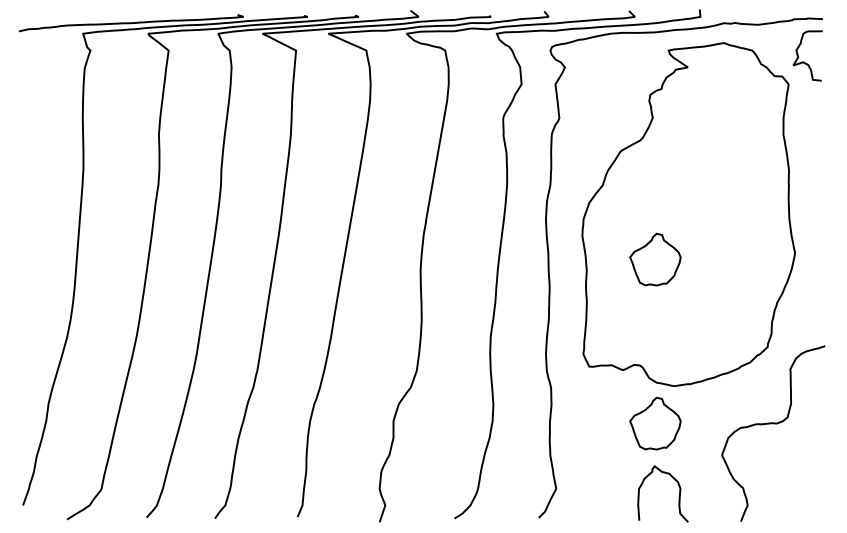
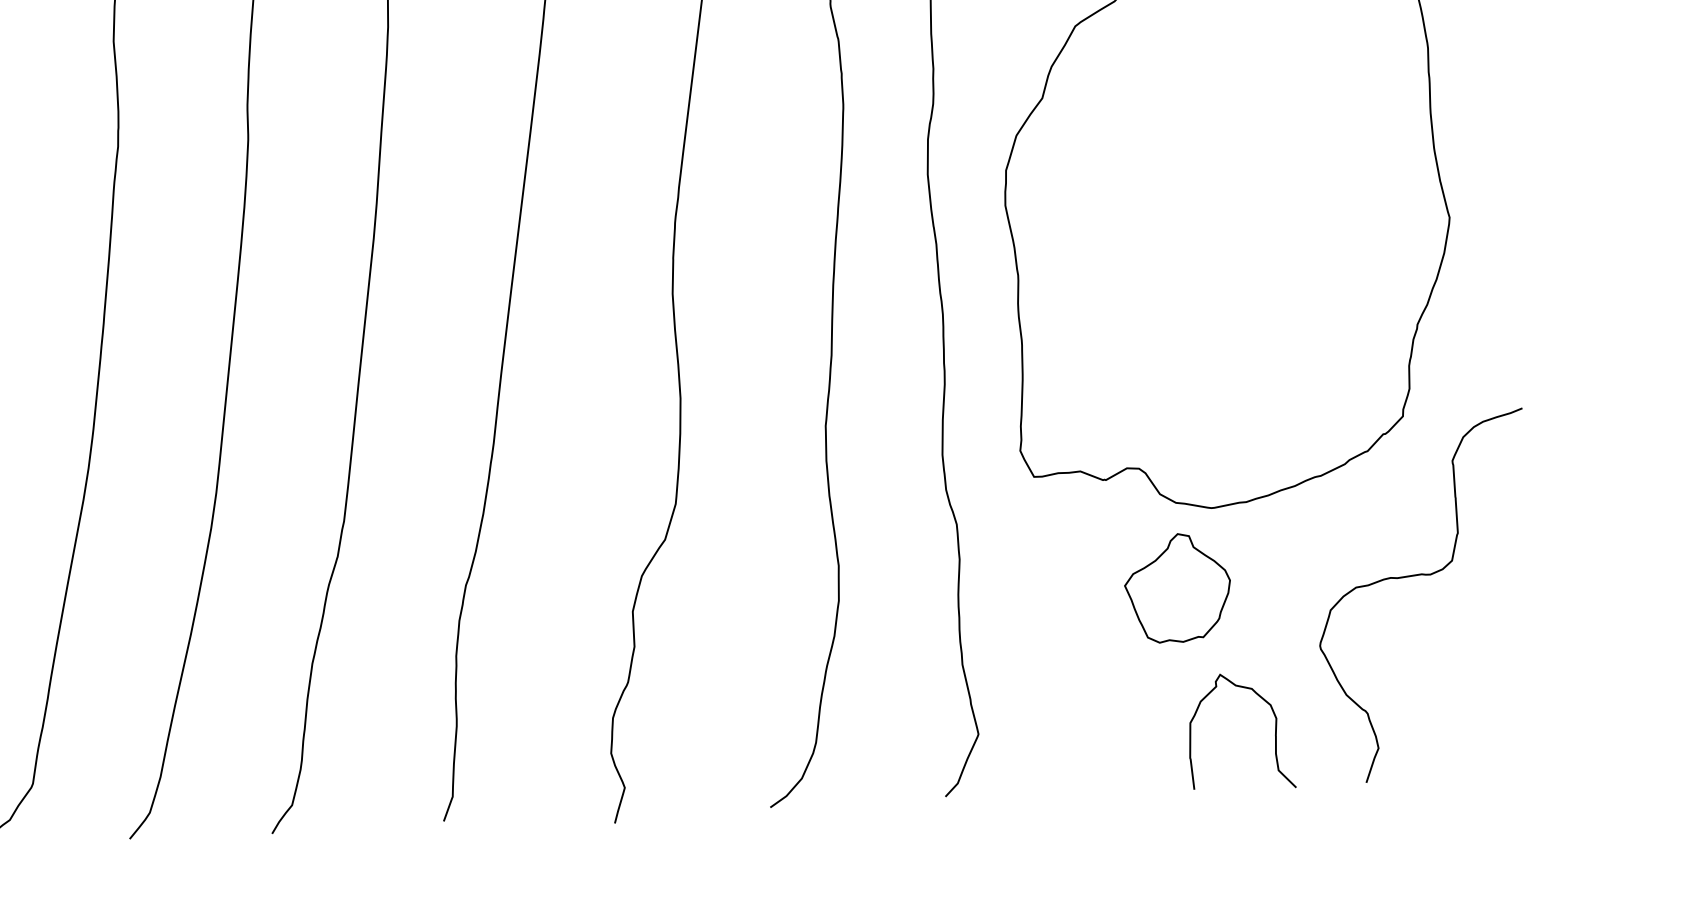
part: (655, 259) -> (1160, 246), removed
curve: (678, 496) -> (1273, 735), moved

